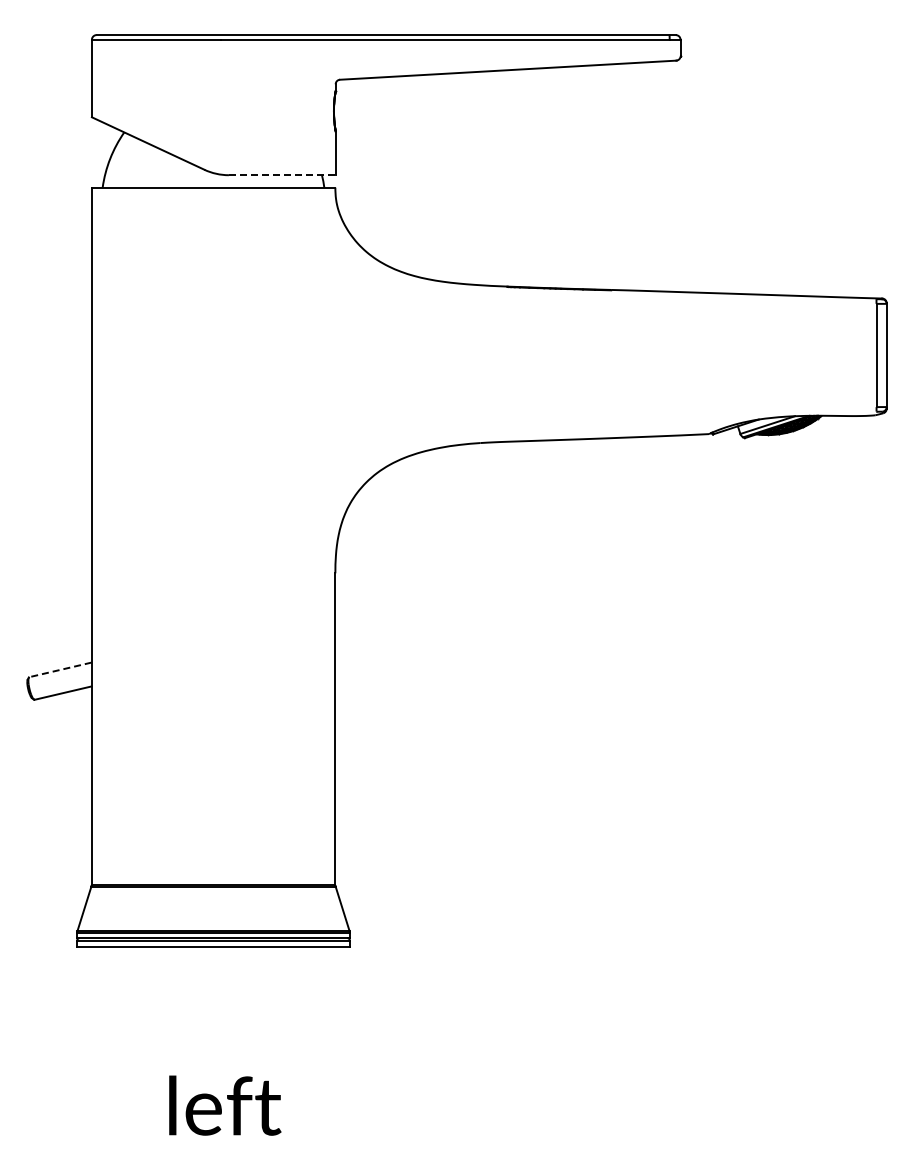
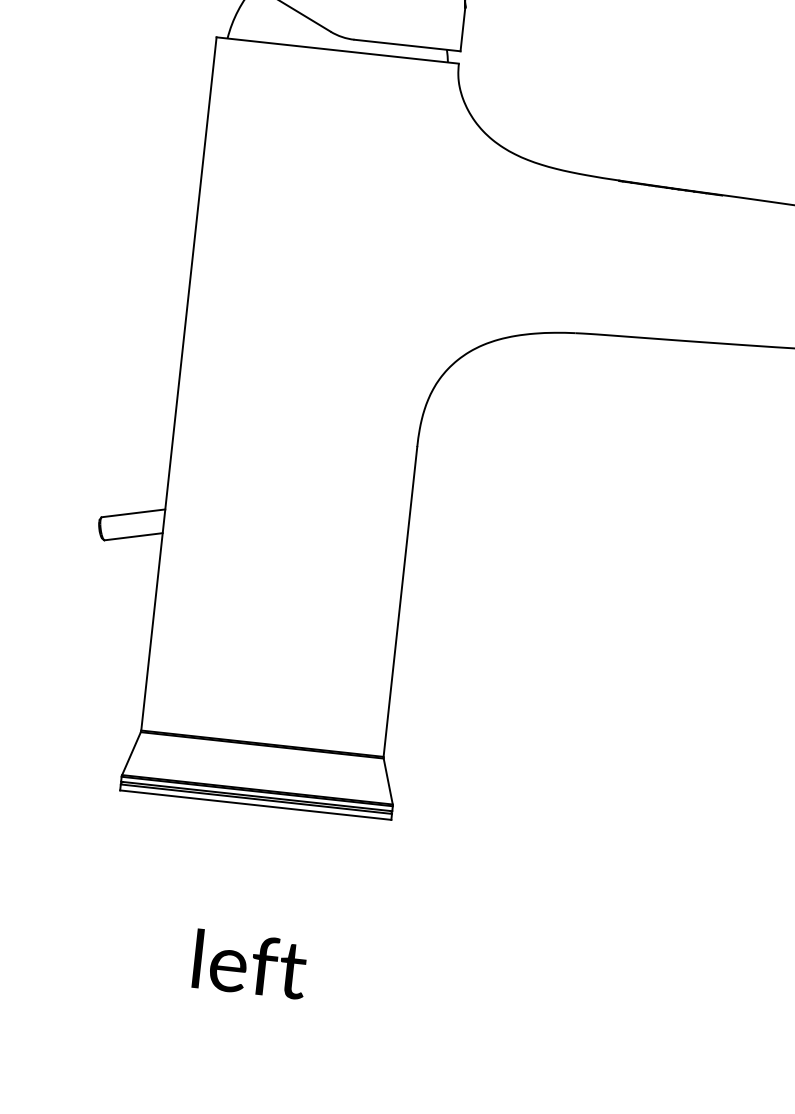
line: (282, 175) -> (407, 45), dashed -> solid
line: (60, 669) -> (133, 512), dashed -> solid

